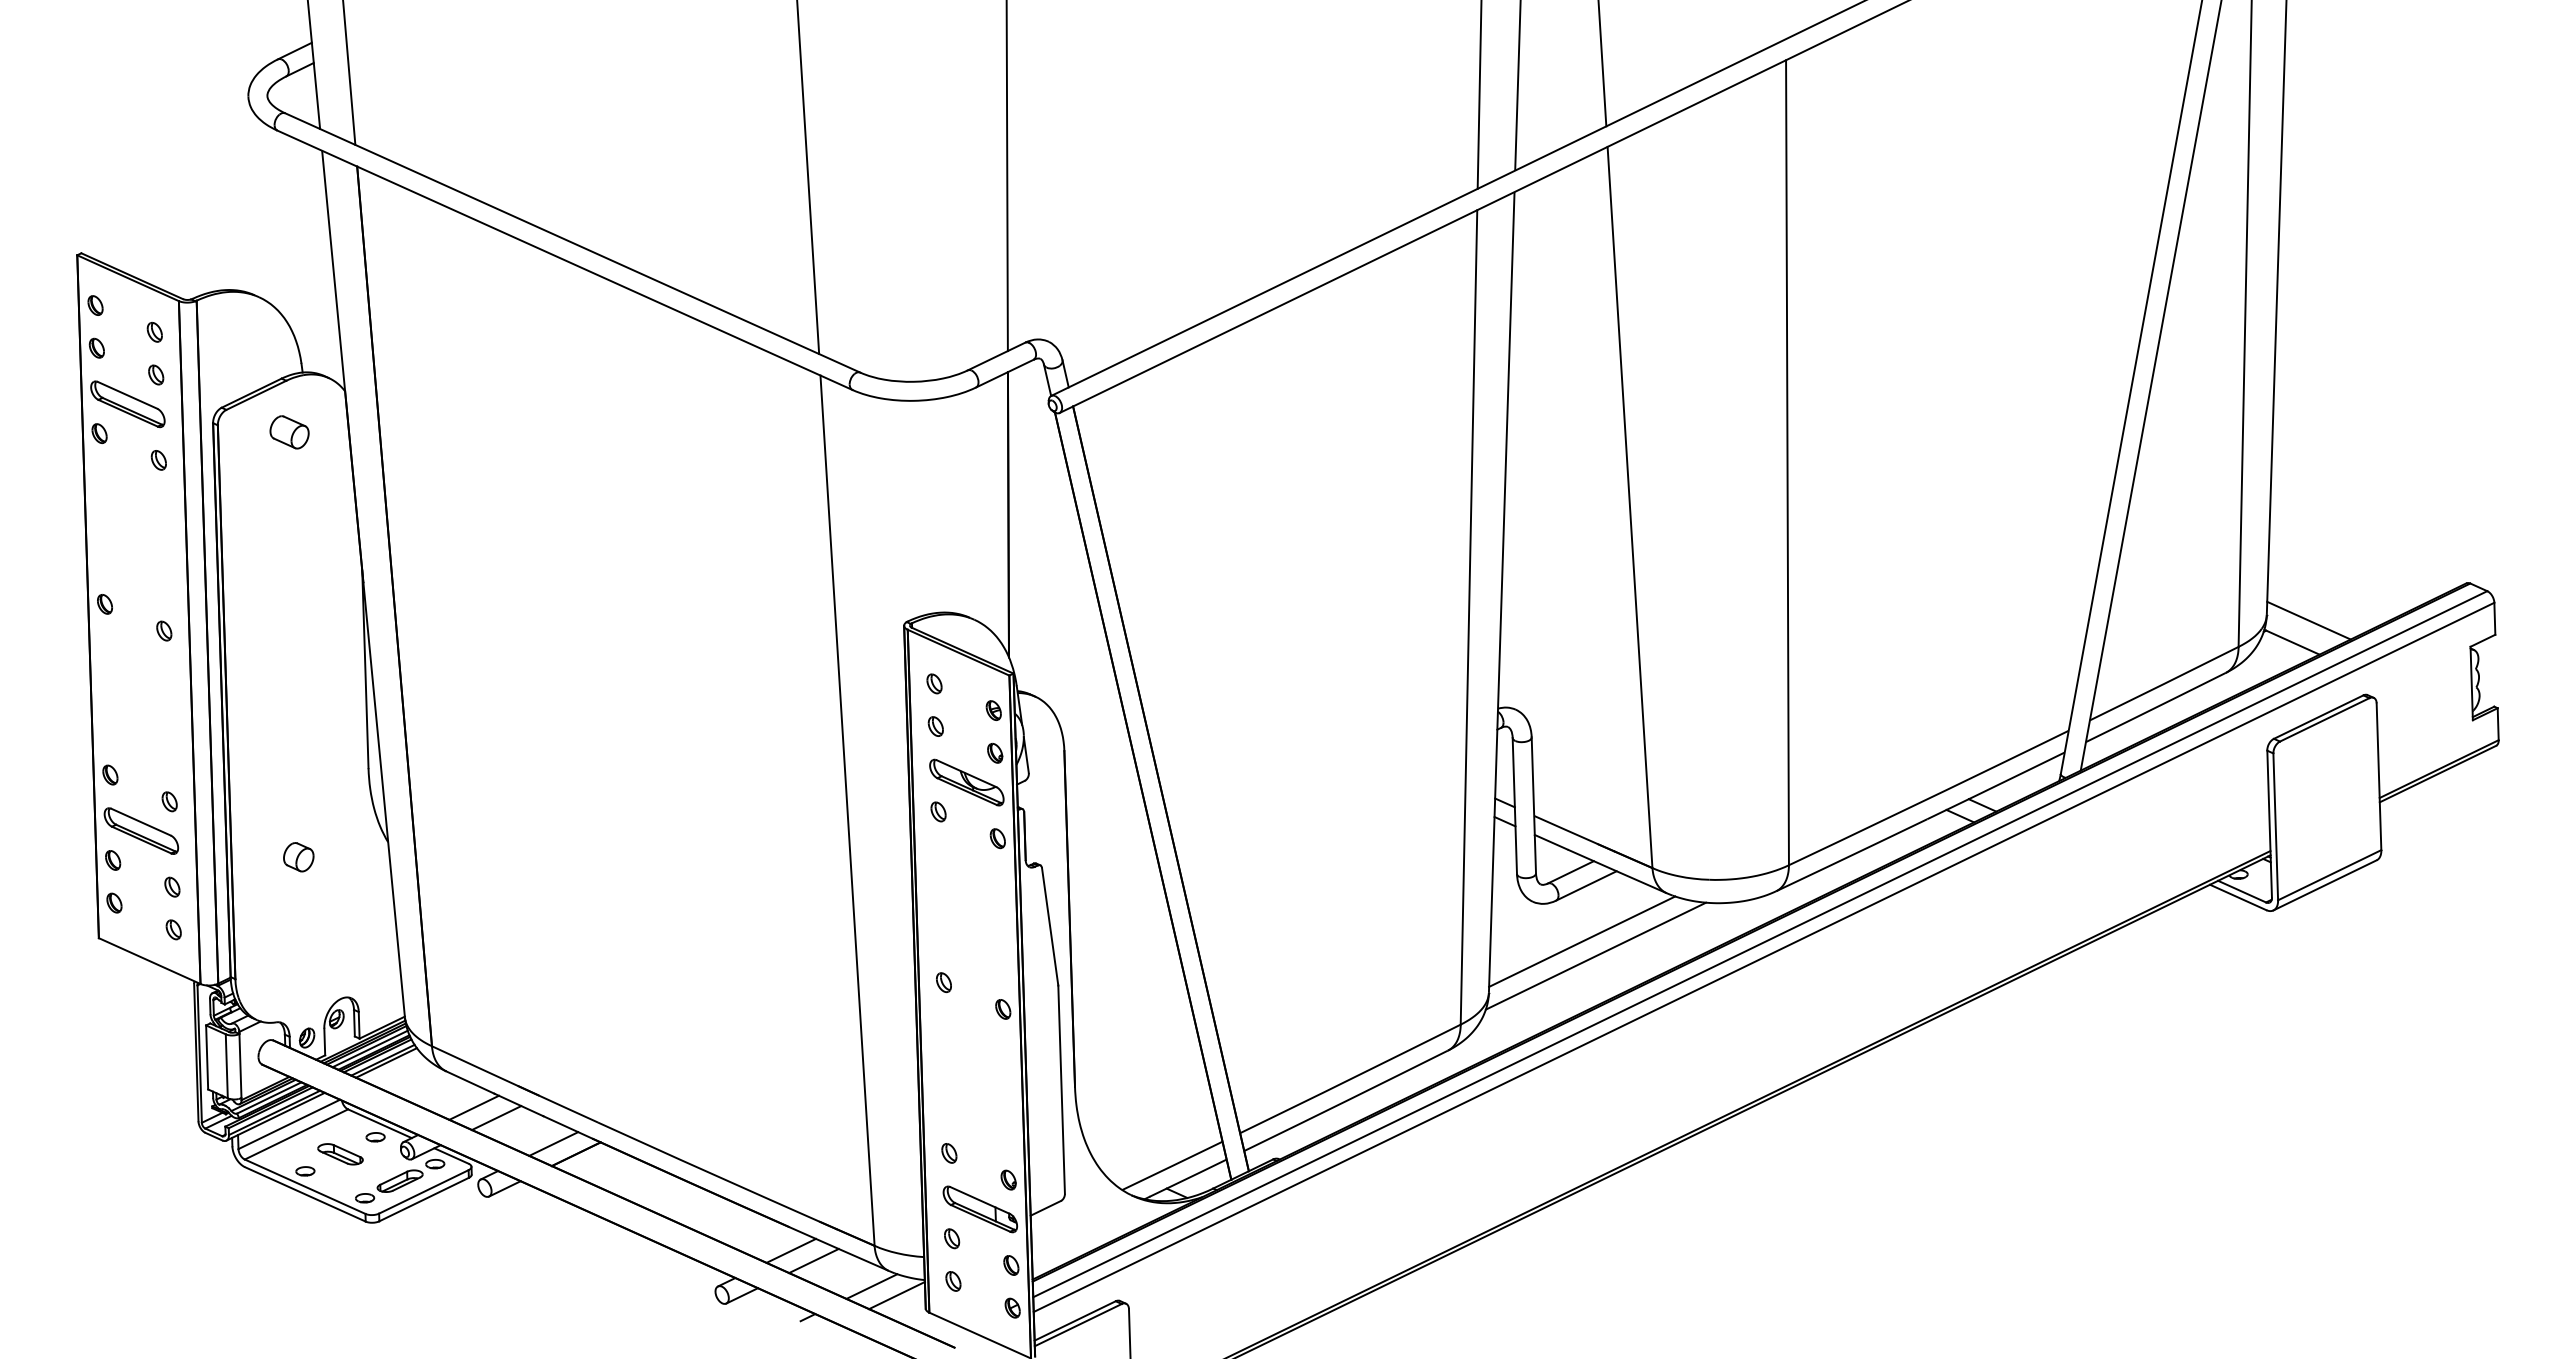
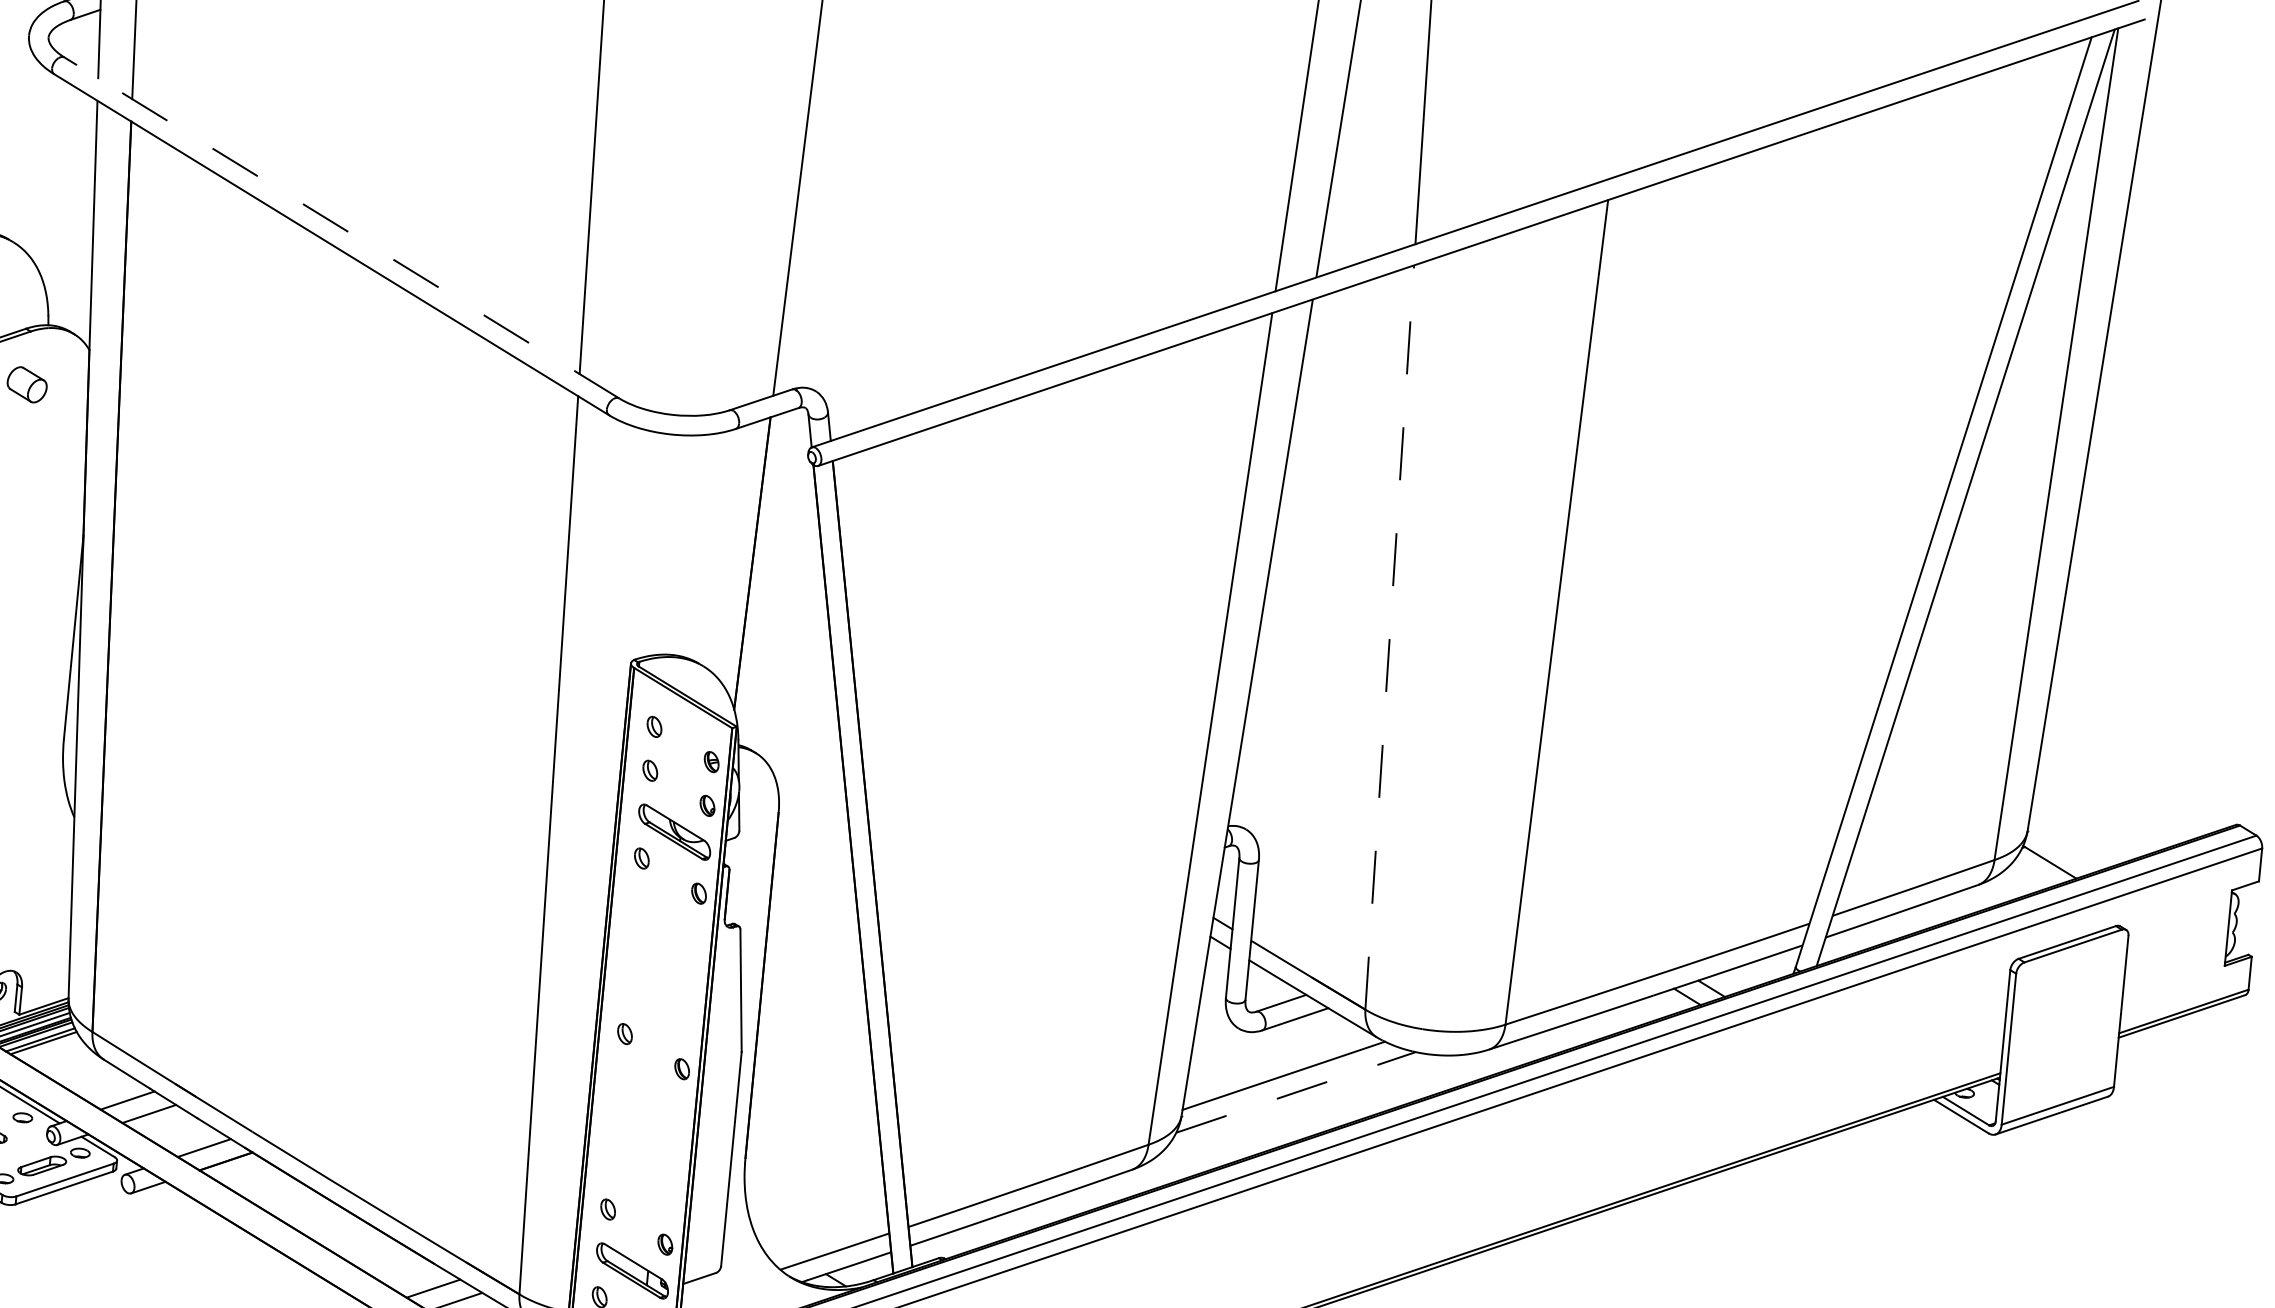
line: (572, 242) -> (341, 227), solid -> dashed
line: (1630, 506) -> (1390, 636), solid -> dashed
line: (2308, 620) -> (2069, 842), removed
line: (1596, 955) -> (1296, 1091), solid -> dashed

